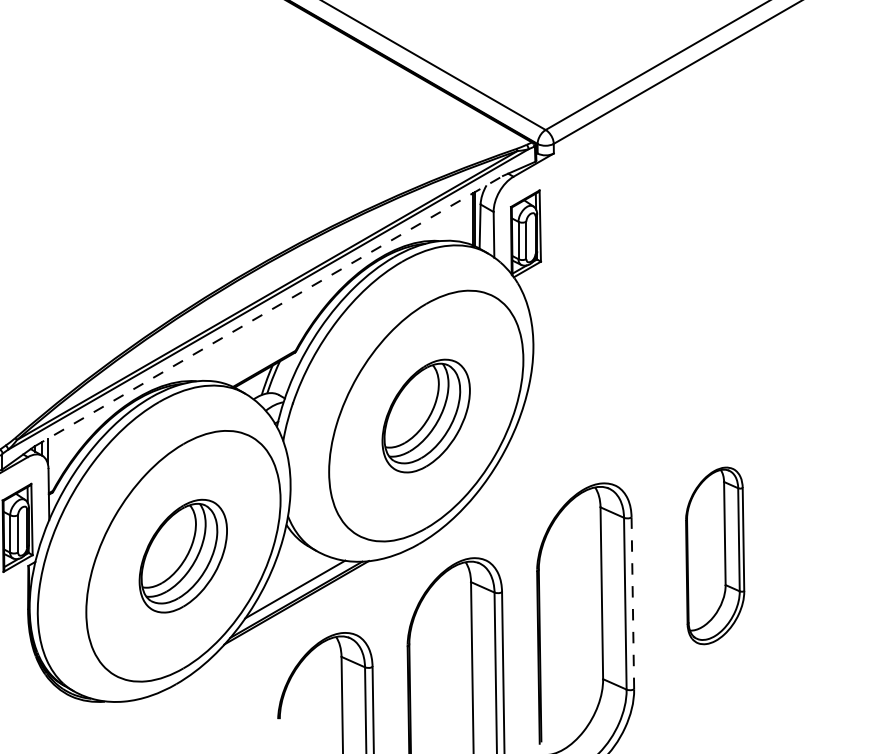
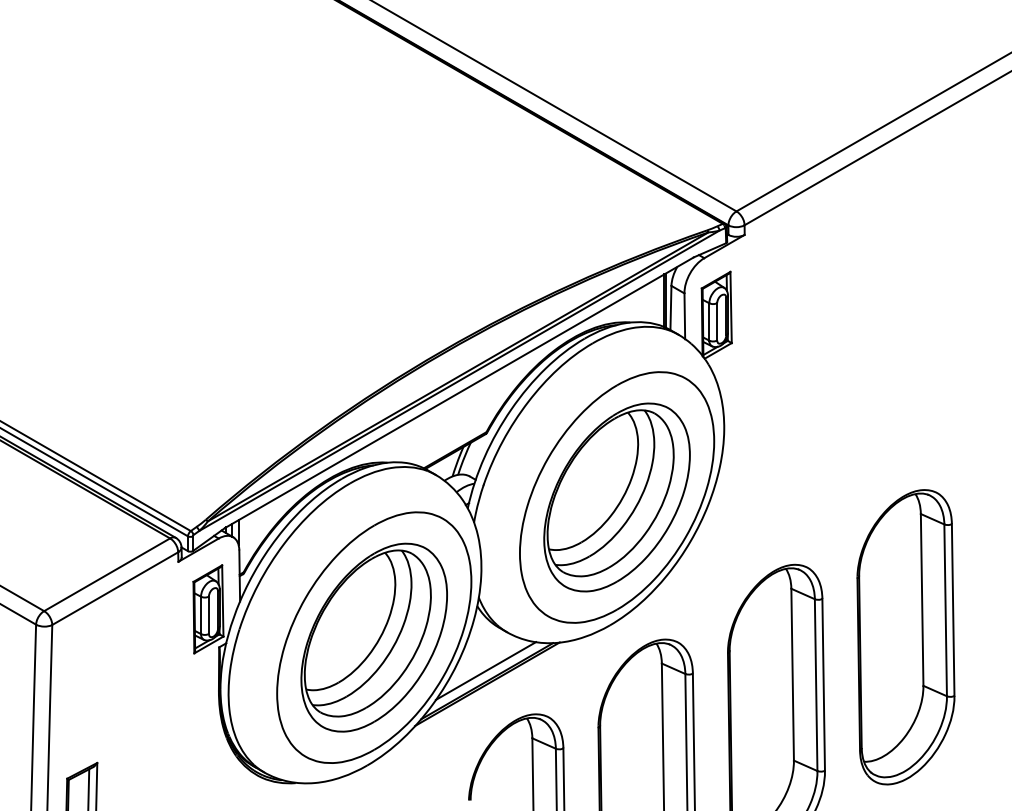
line: (268, 311) -> (459, 392), dashed -> solid
part: (425, 416) -> (616, 497), size x1.67
part: (182, 556) -> (373, 637), size x1.67
part: (714, 556) -> (905, 637), size x1.67
line: (632, 603) -> (823, 684), dashed -> solid

